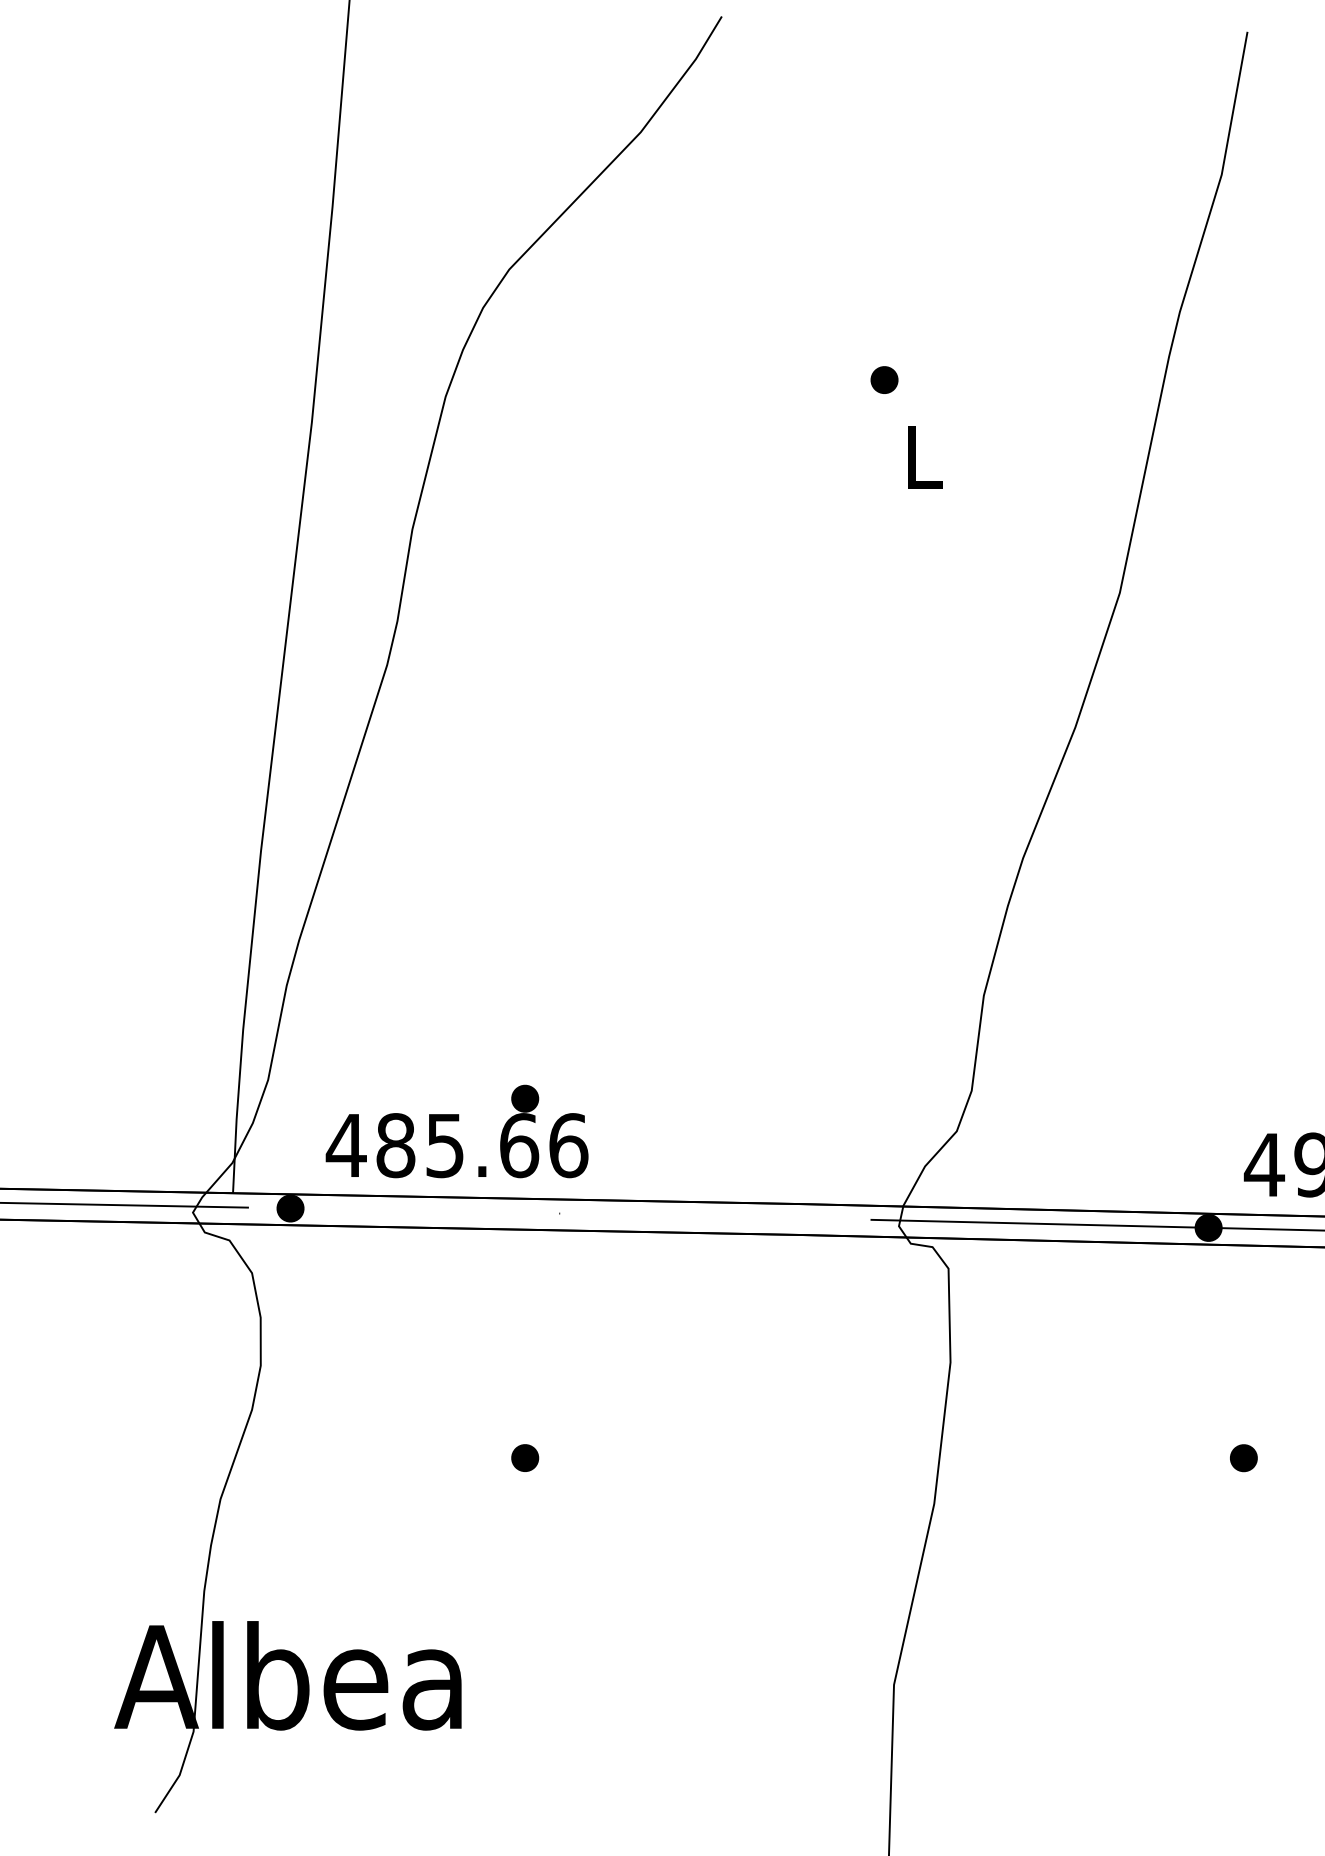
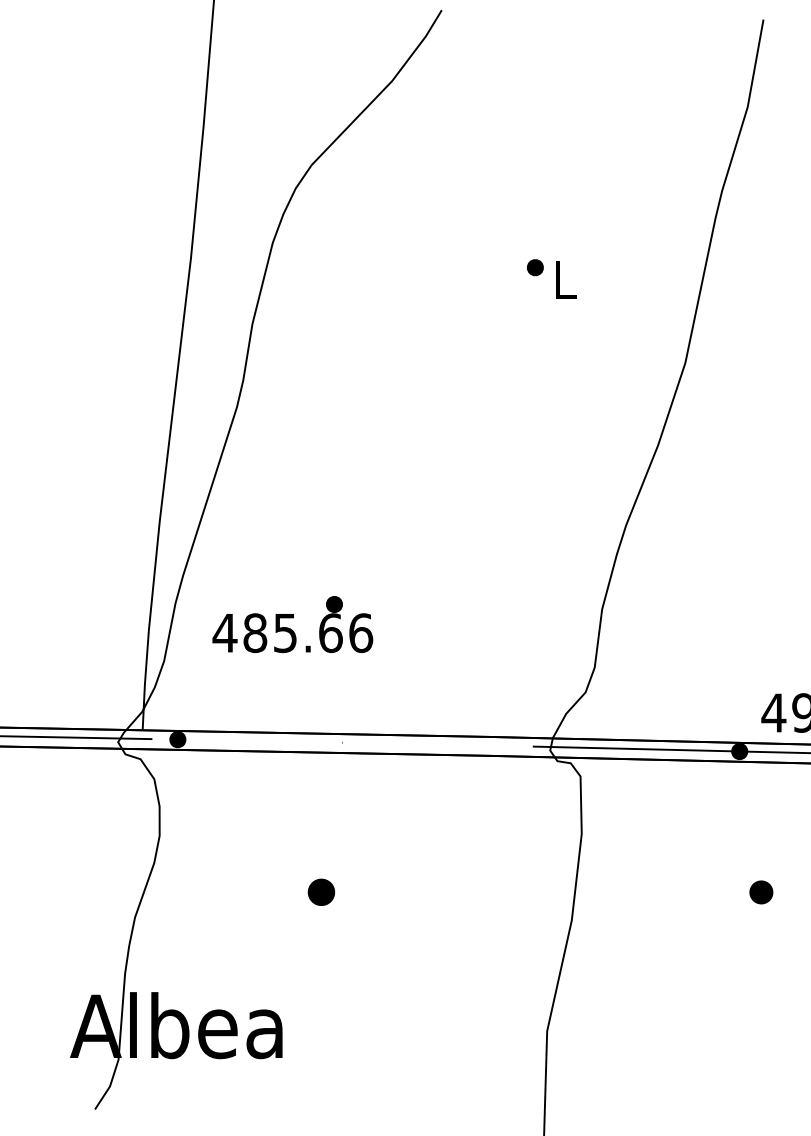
part: (884, 379) -> (535, 267), moved
text: (456, 1131) -> (292, 624), moved
part: (525, 1458) -> (321, 892), size x1.6
part: (1242, 1458) -> (760, 892), size x1.4

